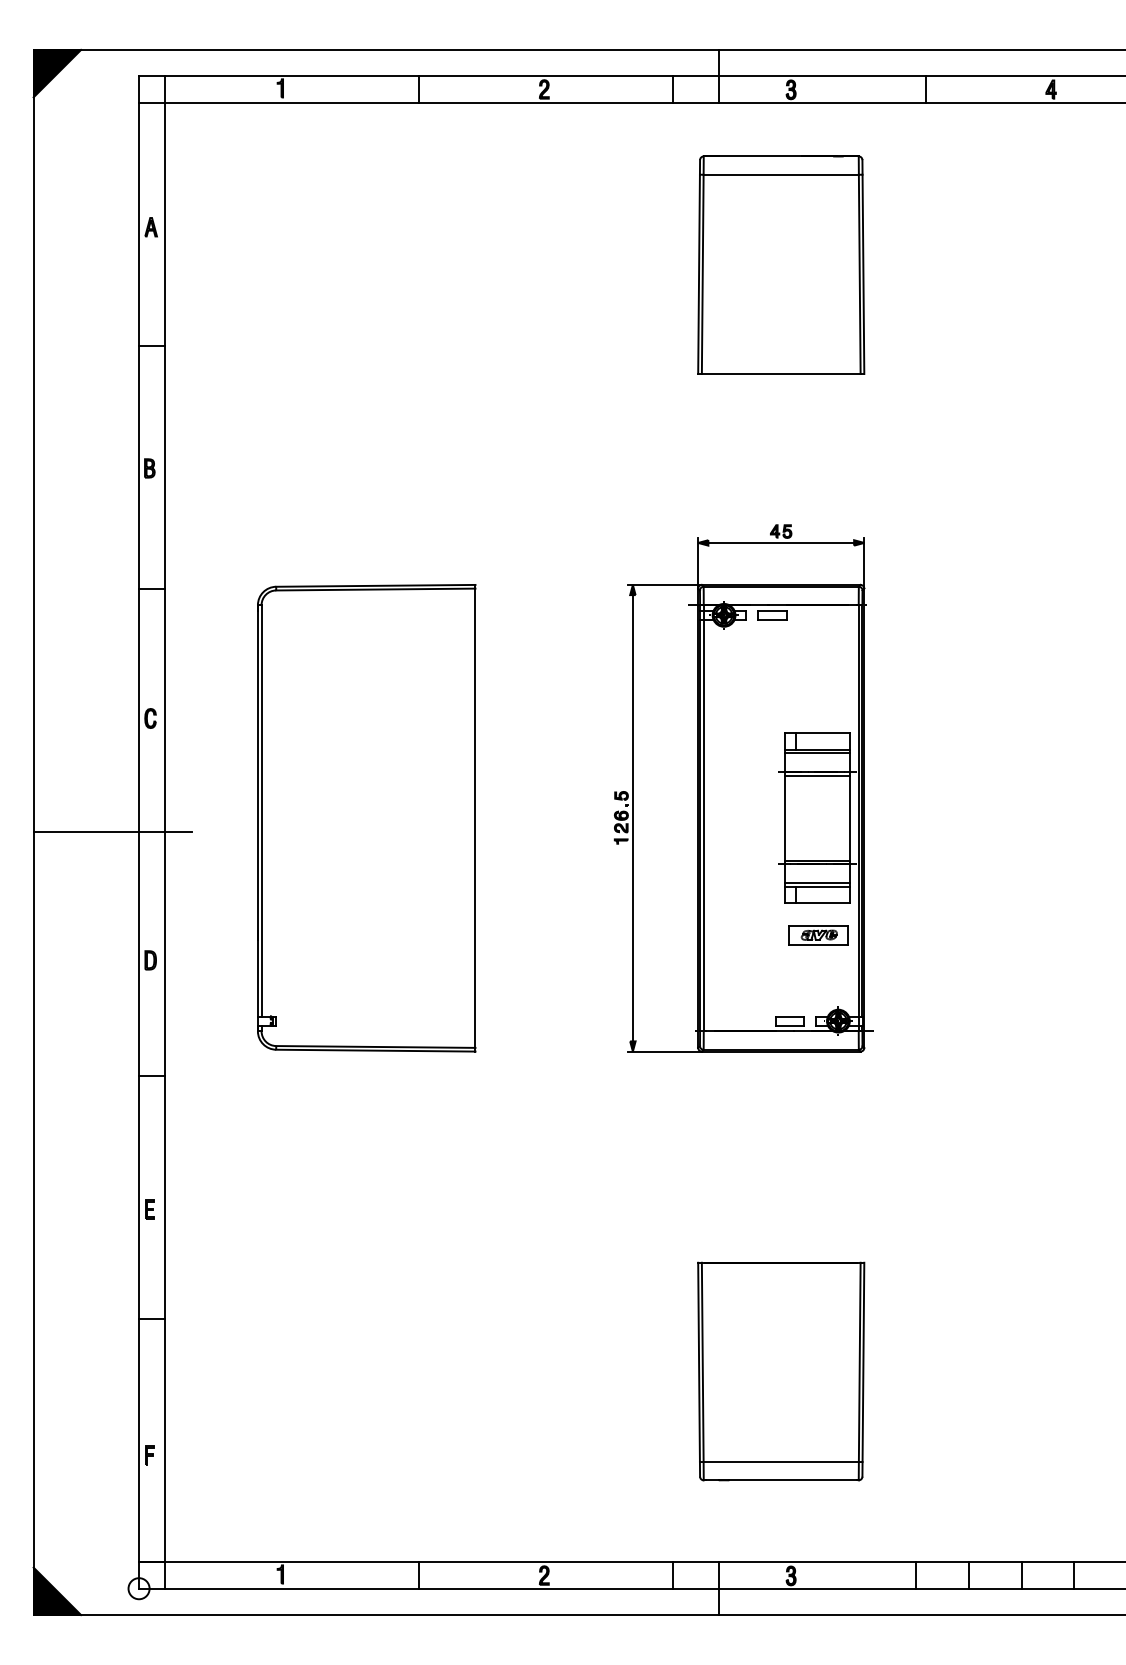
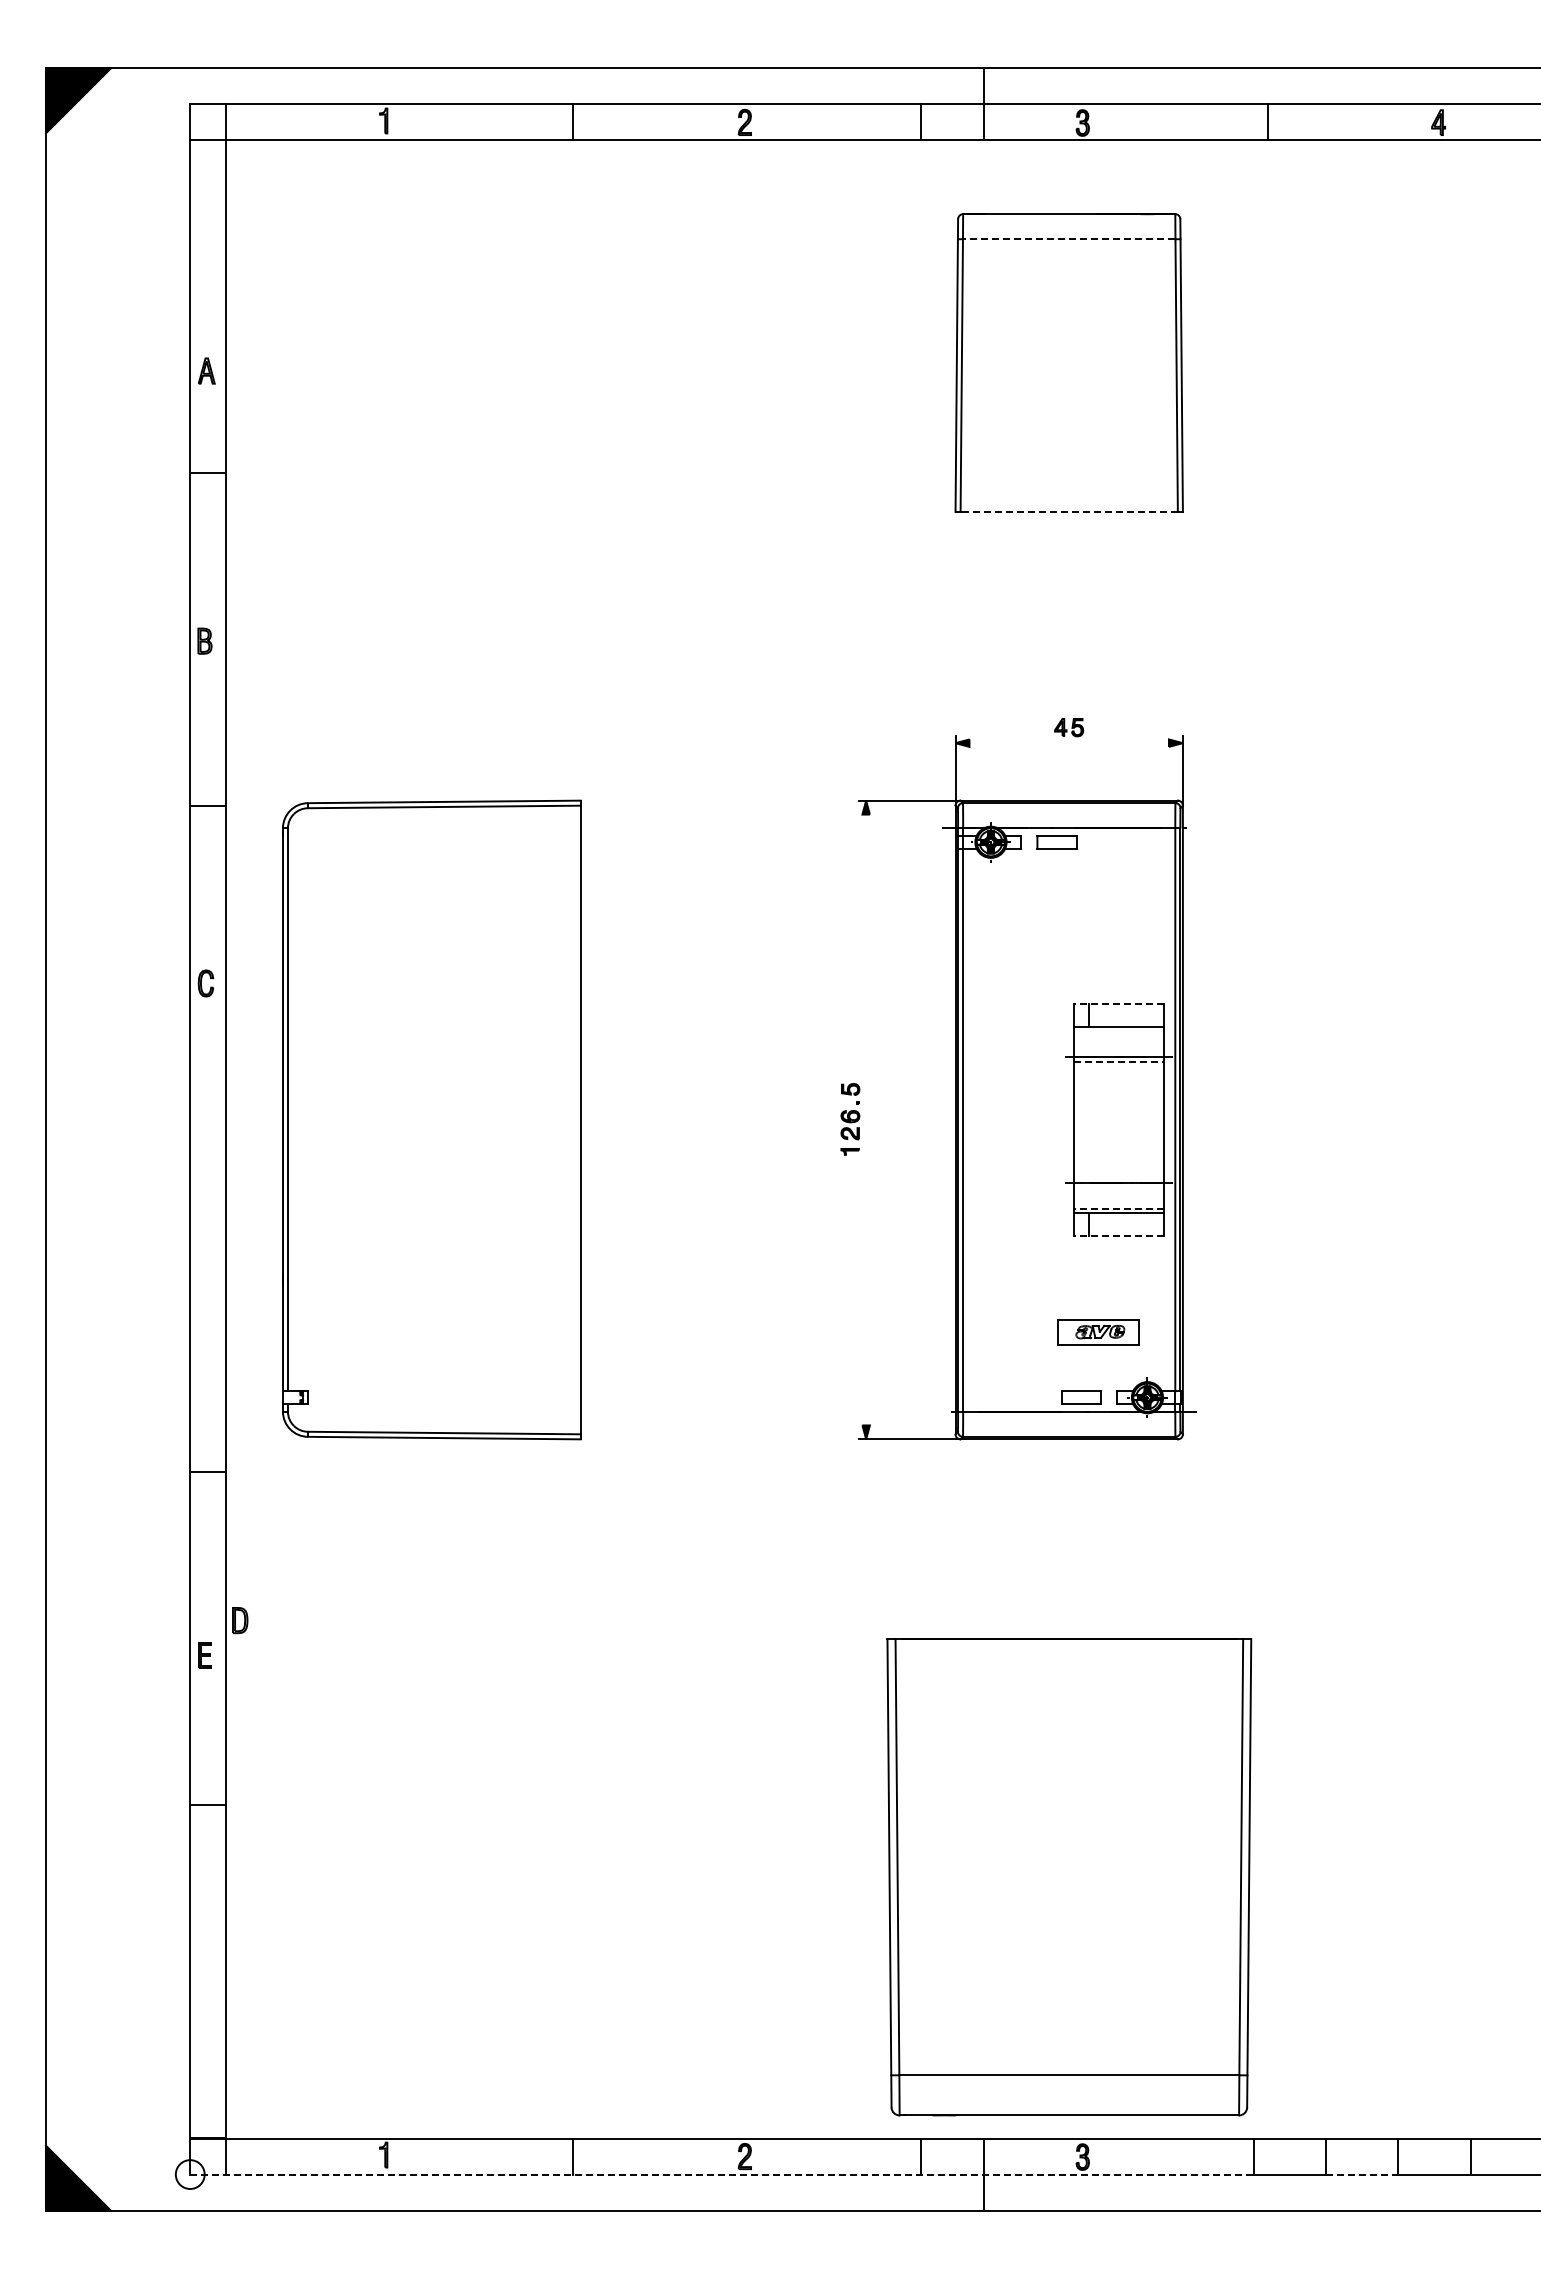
line: (780, 174) -> (1068, 239), solid -> dashed
part: (150, 226) -> (206, 370), moved
line: (781, 373) -> (1069, 511), solid -> dashed
line: (780, 543) -> (1068, 743), removed
line: (817, 733) -> (1118, 1003), solid -> dashed
line: (817, 753) -> (1118, 1031), removed
line: (817, 775) -> (1118, 1061), solid -> dashed
part: (366, 817) -> (431, 1119), moved
line: (633, 817) -> (866, 1119), removed
line: (112, 832) -> (154, 1139), removed
line: (817, 860) -> (1118, 1178), removed
line: (817, 882) -> (1118, 1208), solid -> dashed
line: (817, 903) -> (1118, 1236), solid -> dashed
part: (817, 935) -> (1098, 1332), moved
part: (150, 960) -> (240, 1620), moved
part: (780, 1371) -> (1068, 1877), size x1.6
part: (149, 1454) -> (204, 1991), removed
line: (527, 1588) -> (722, 2174), solid -> dashed
line: (995, 1588) -> (1362, 2174), solid -> dashed

